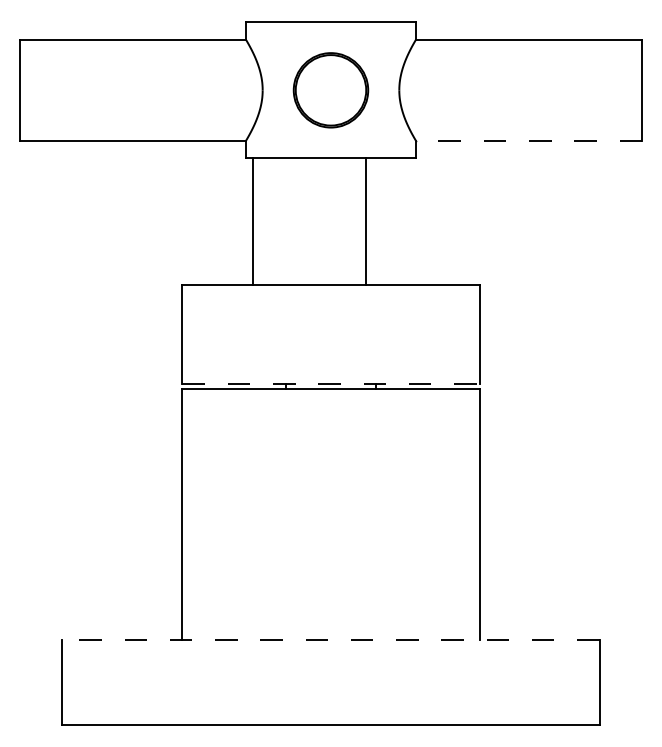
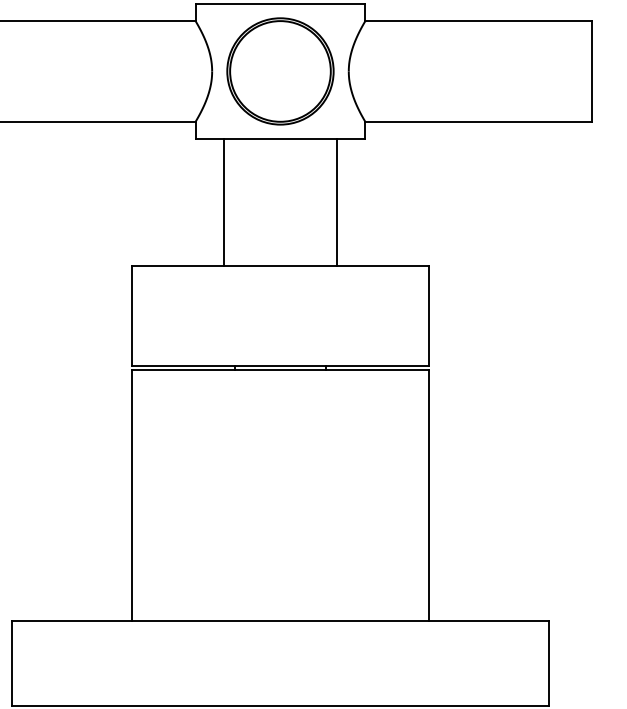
part: (330, 90) -> (279, 71), size x1.43
line: (528, 140) -> (477, 121), dashed -> solid
line: (253, 221) -> (223, 202), moved
line: (365, 221) -> (336, 202), moved
line: (330, 384) -> (279, 365), dashed -> solid
line: (331, 639) -> (280, 620), dashed -> solid

